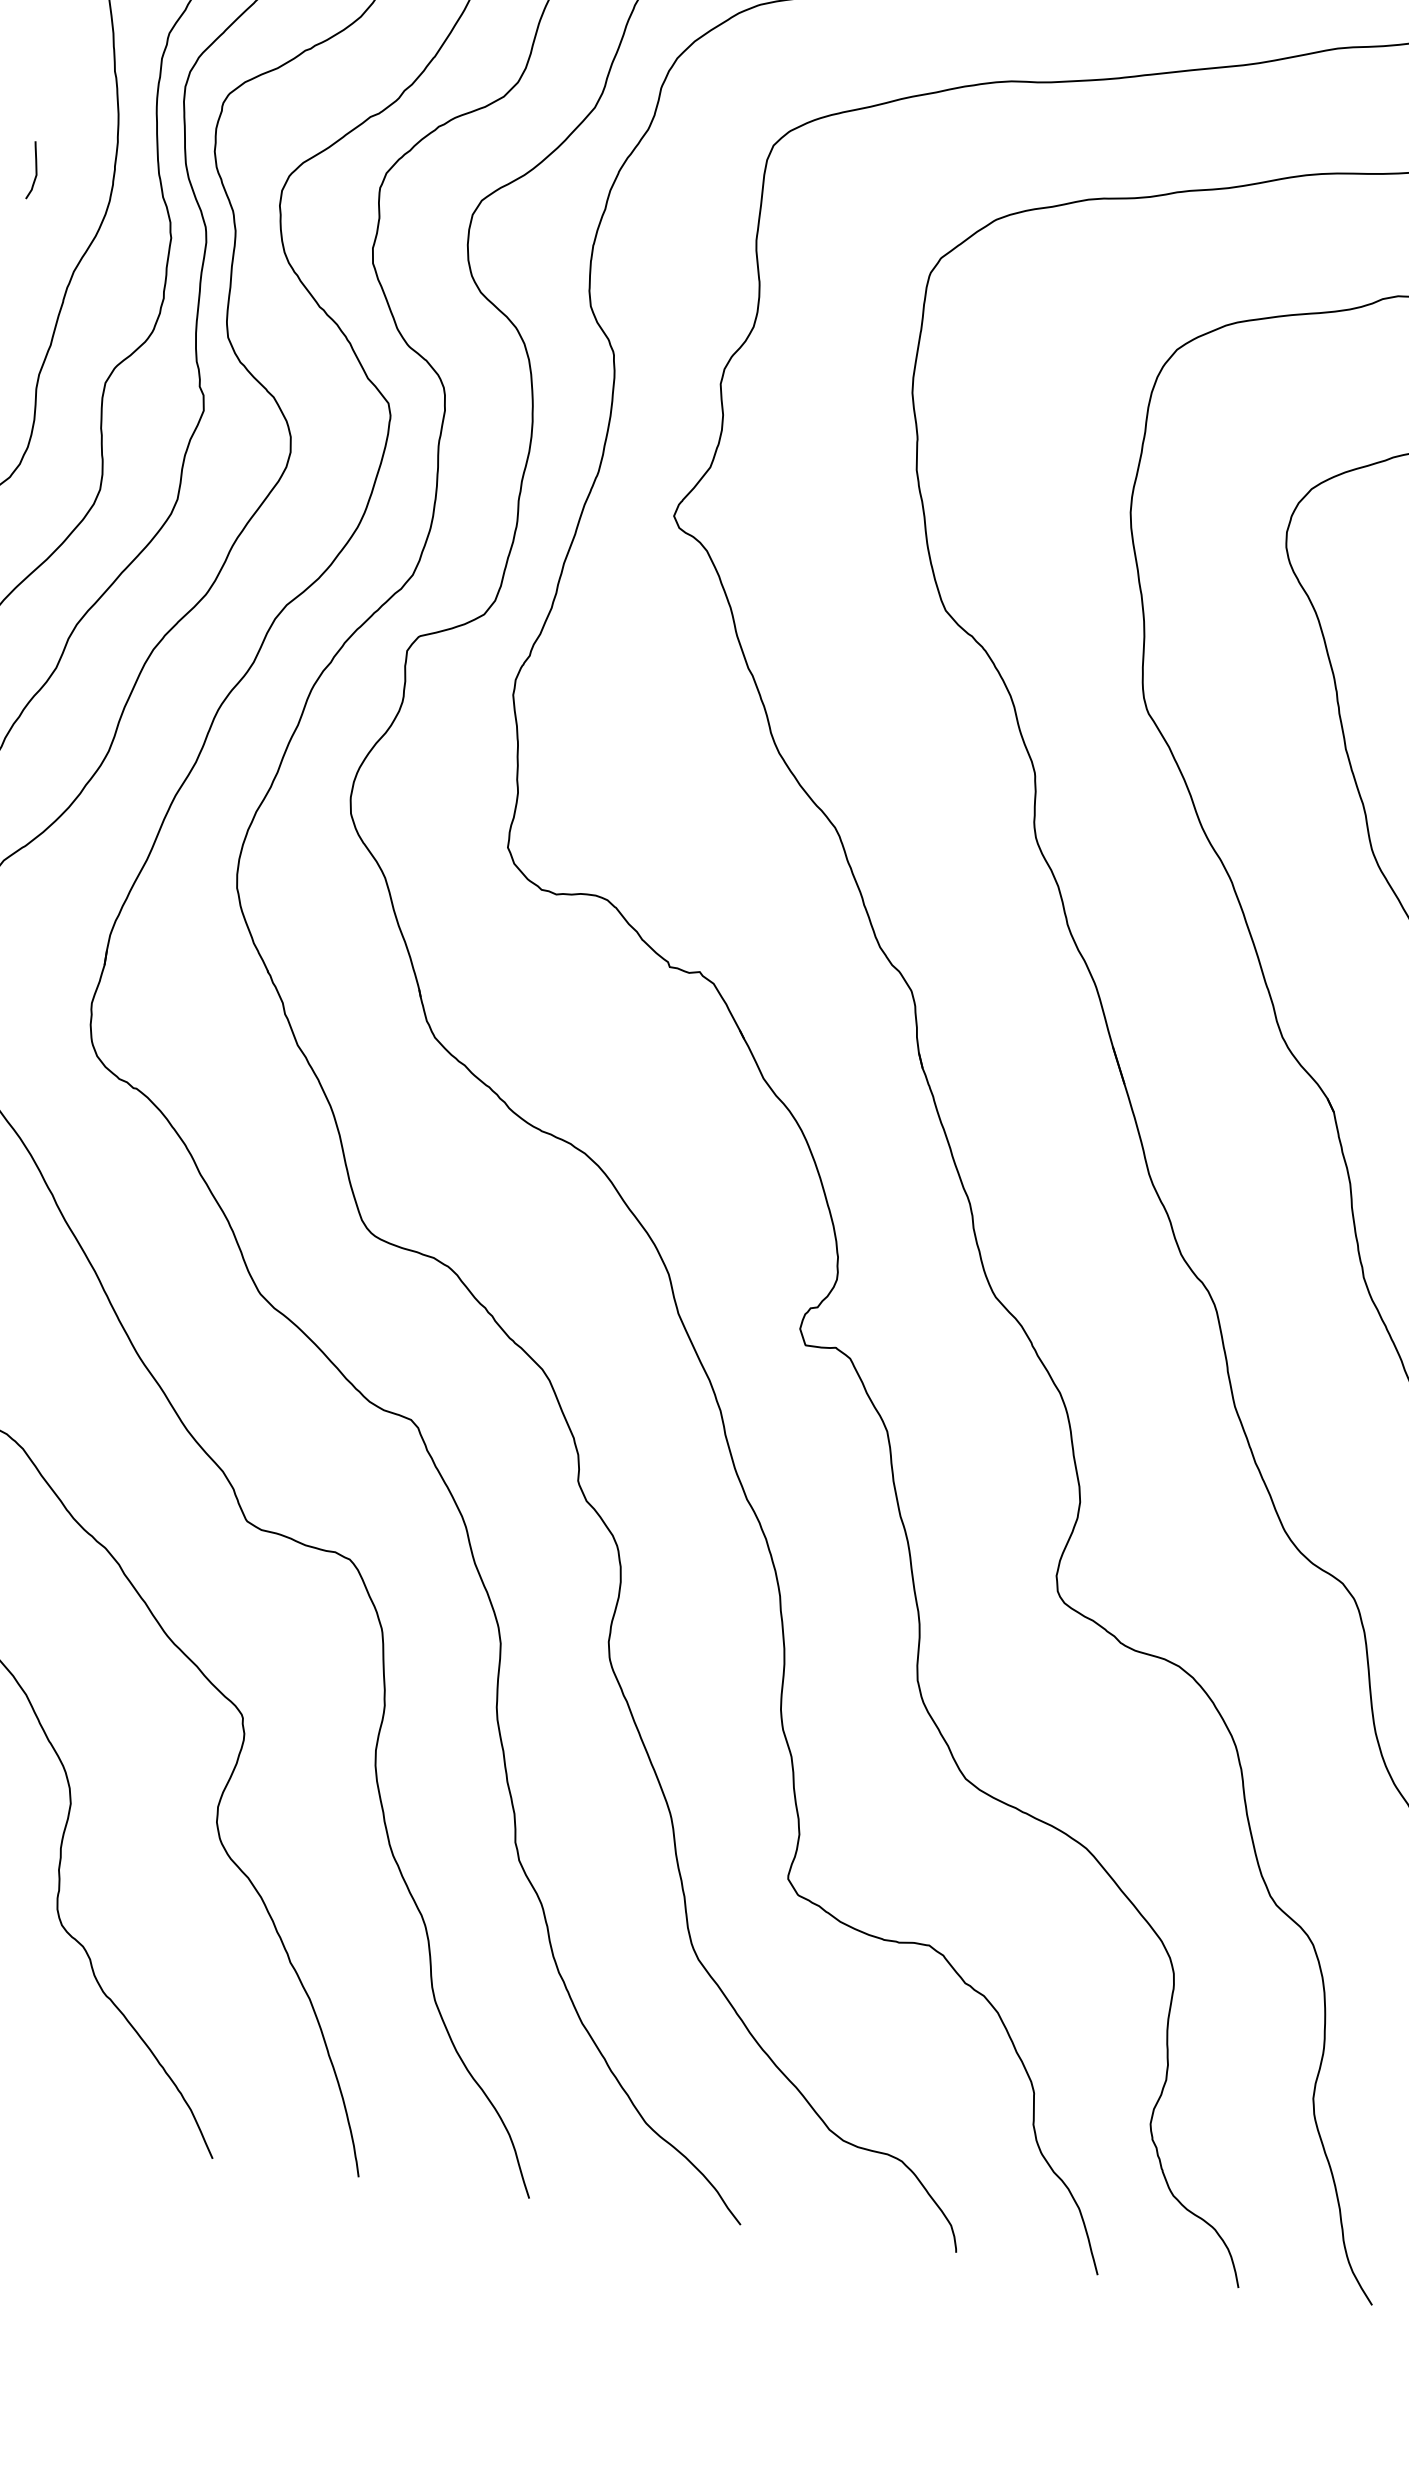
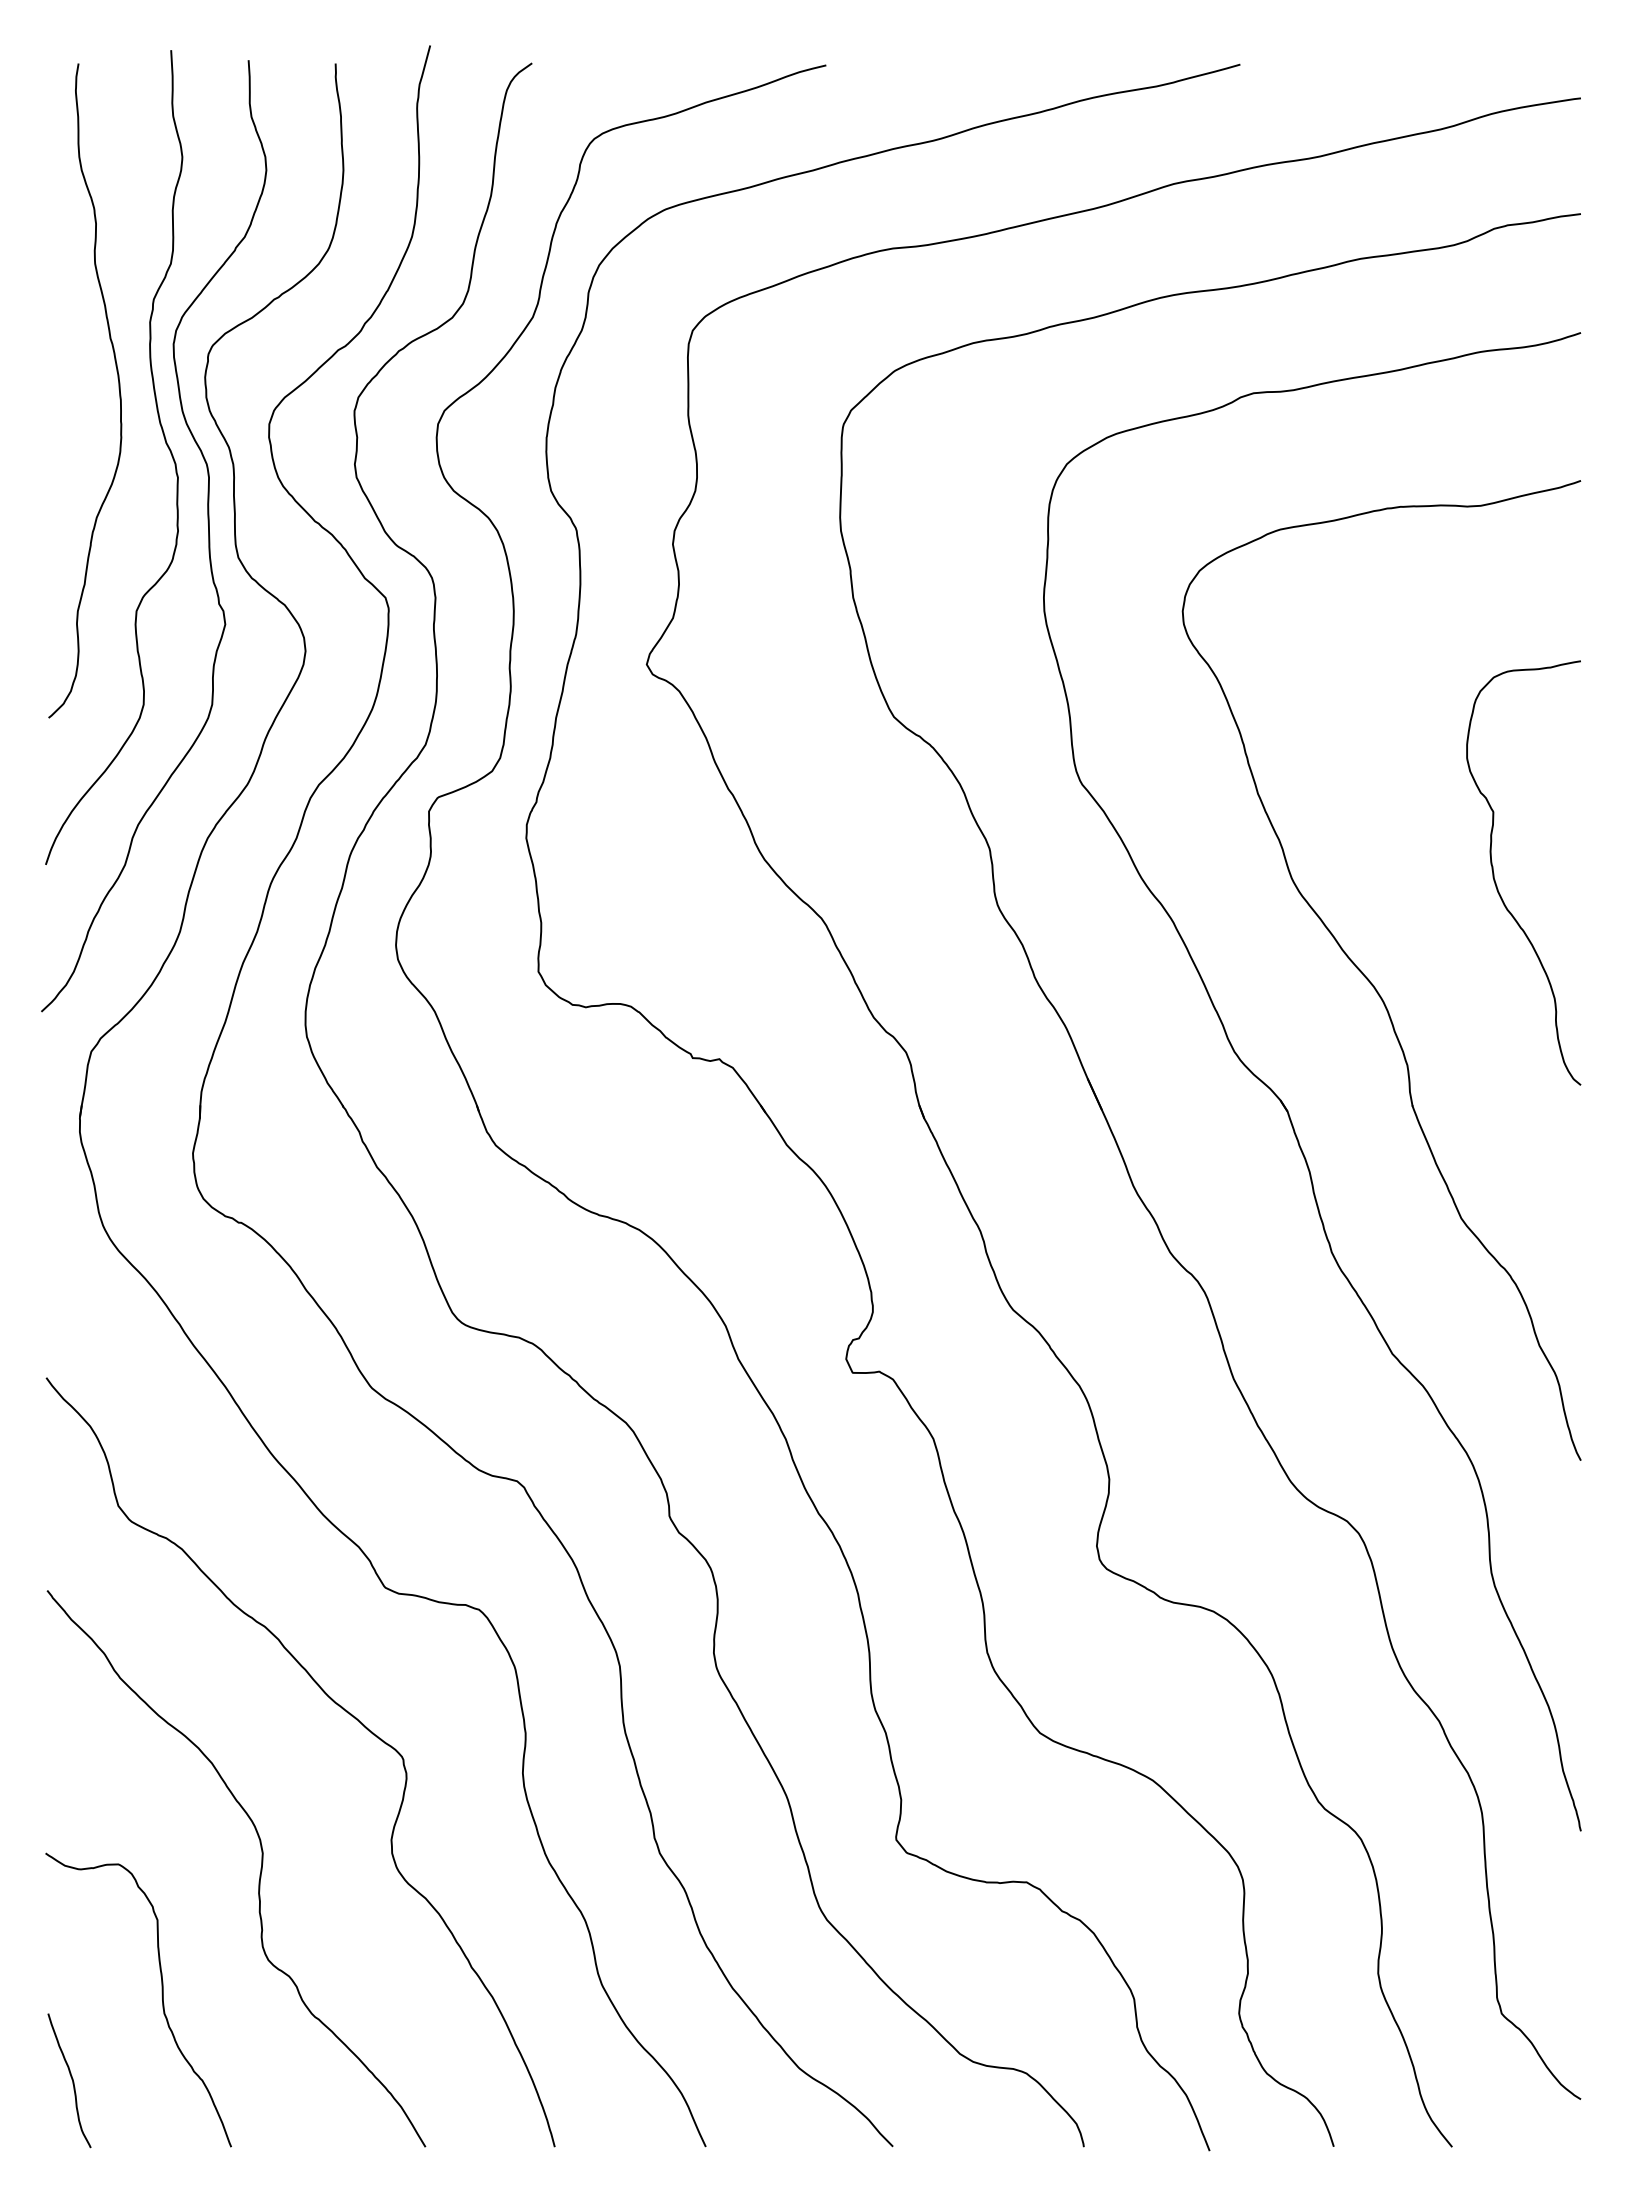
curve: (35, 170) -> (52, 433), removed

